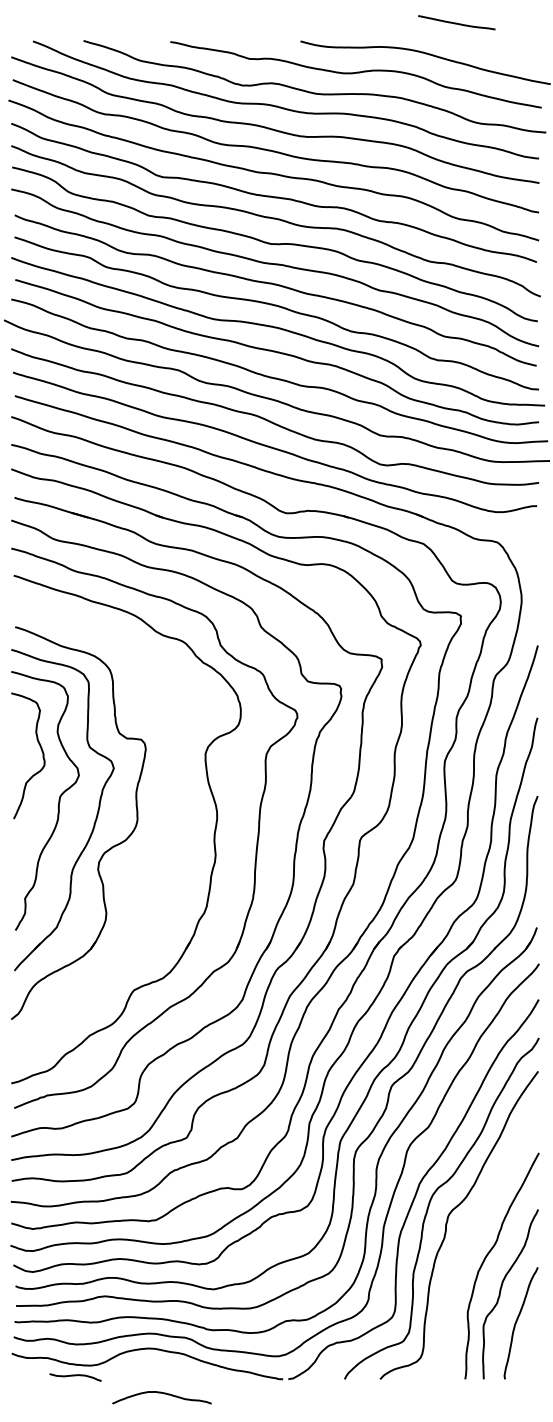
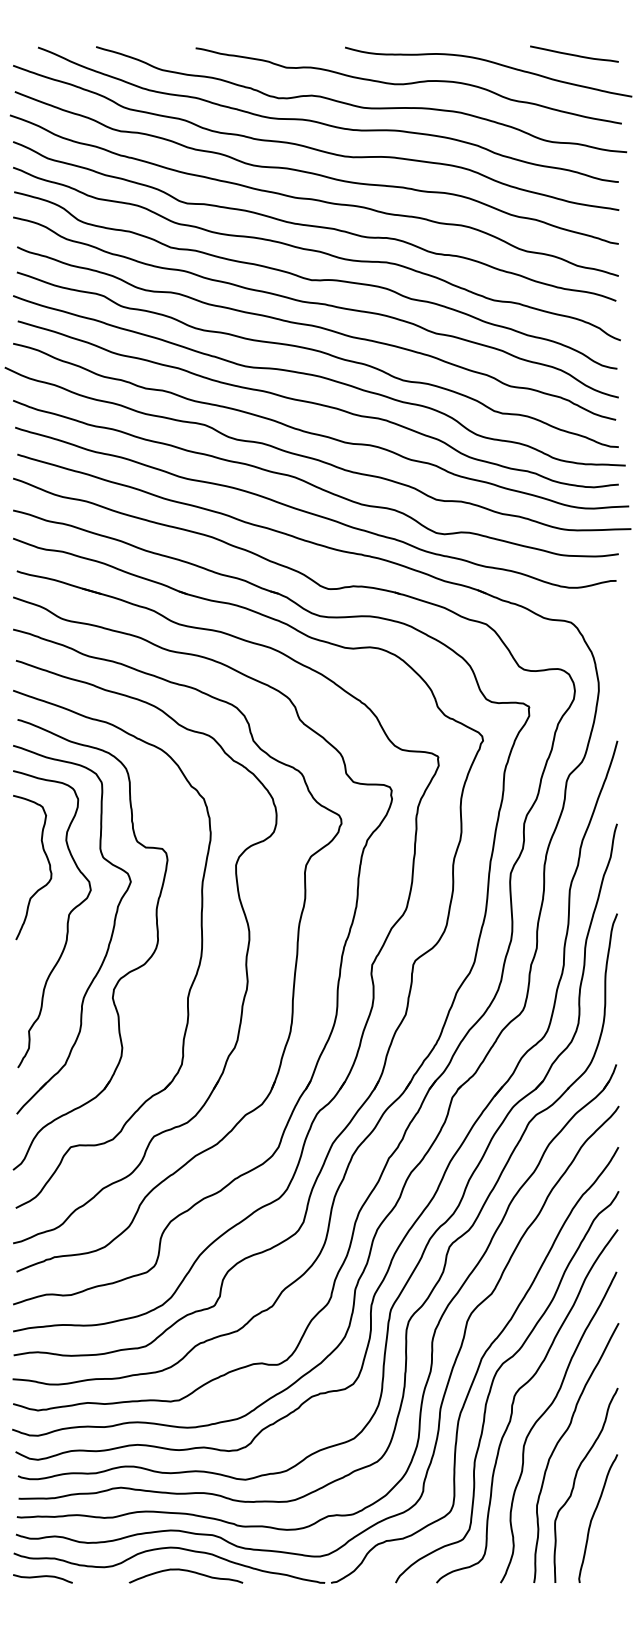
curve: (456, 23) -> (574, 54), moved
part: (165, 858) -> (190, 985), added
curve: (475, 1231) -> (545, 1413), added
curve: (75, 1376) -> (42, 1577), moved
curve: (161, 1393) -> (185, 1571), moved

